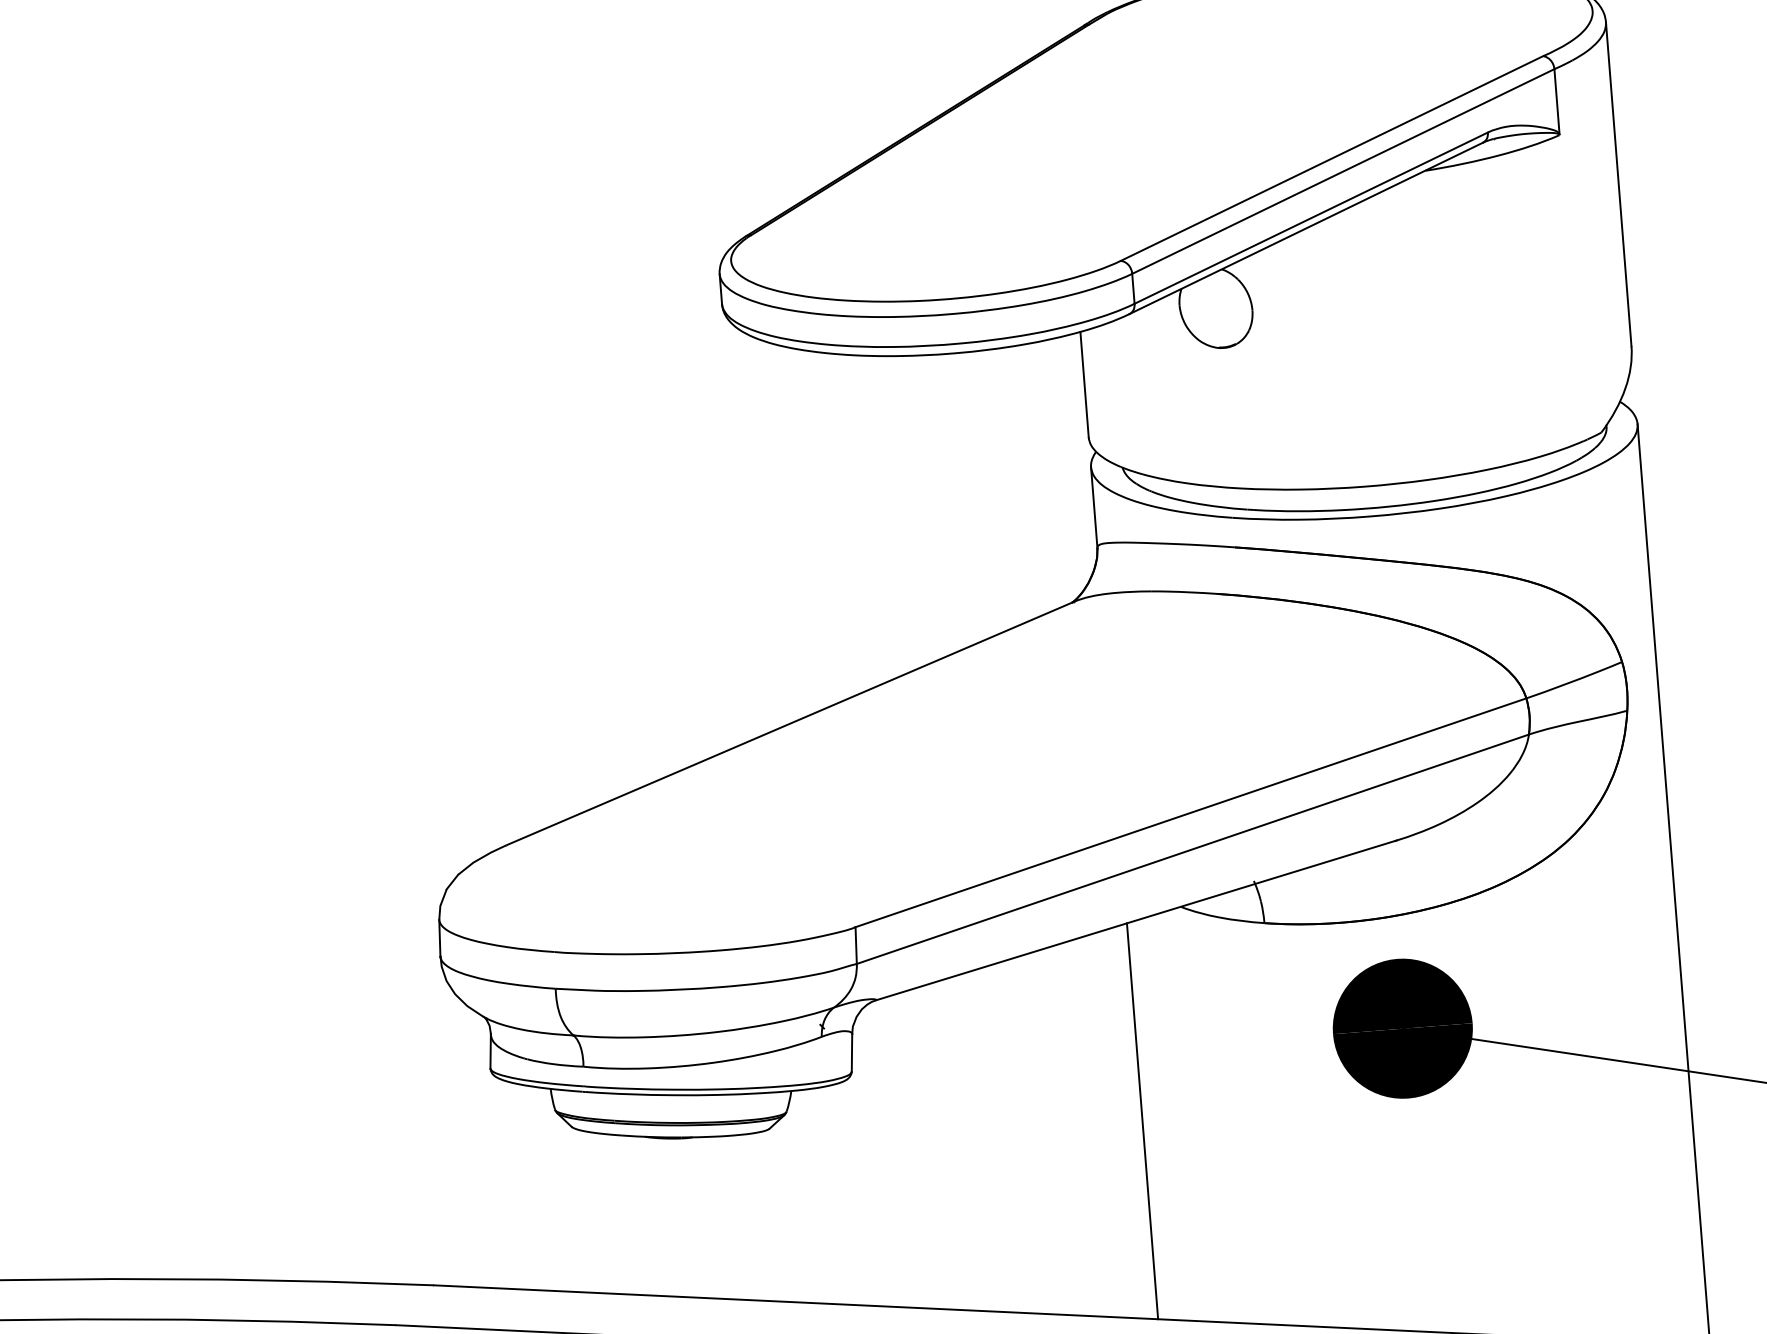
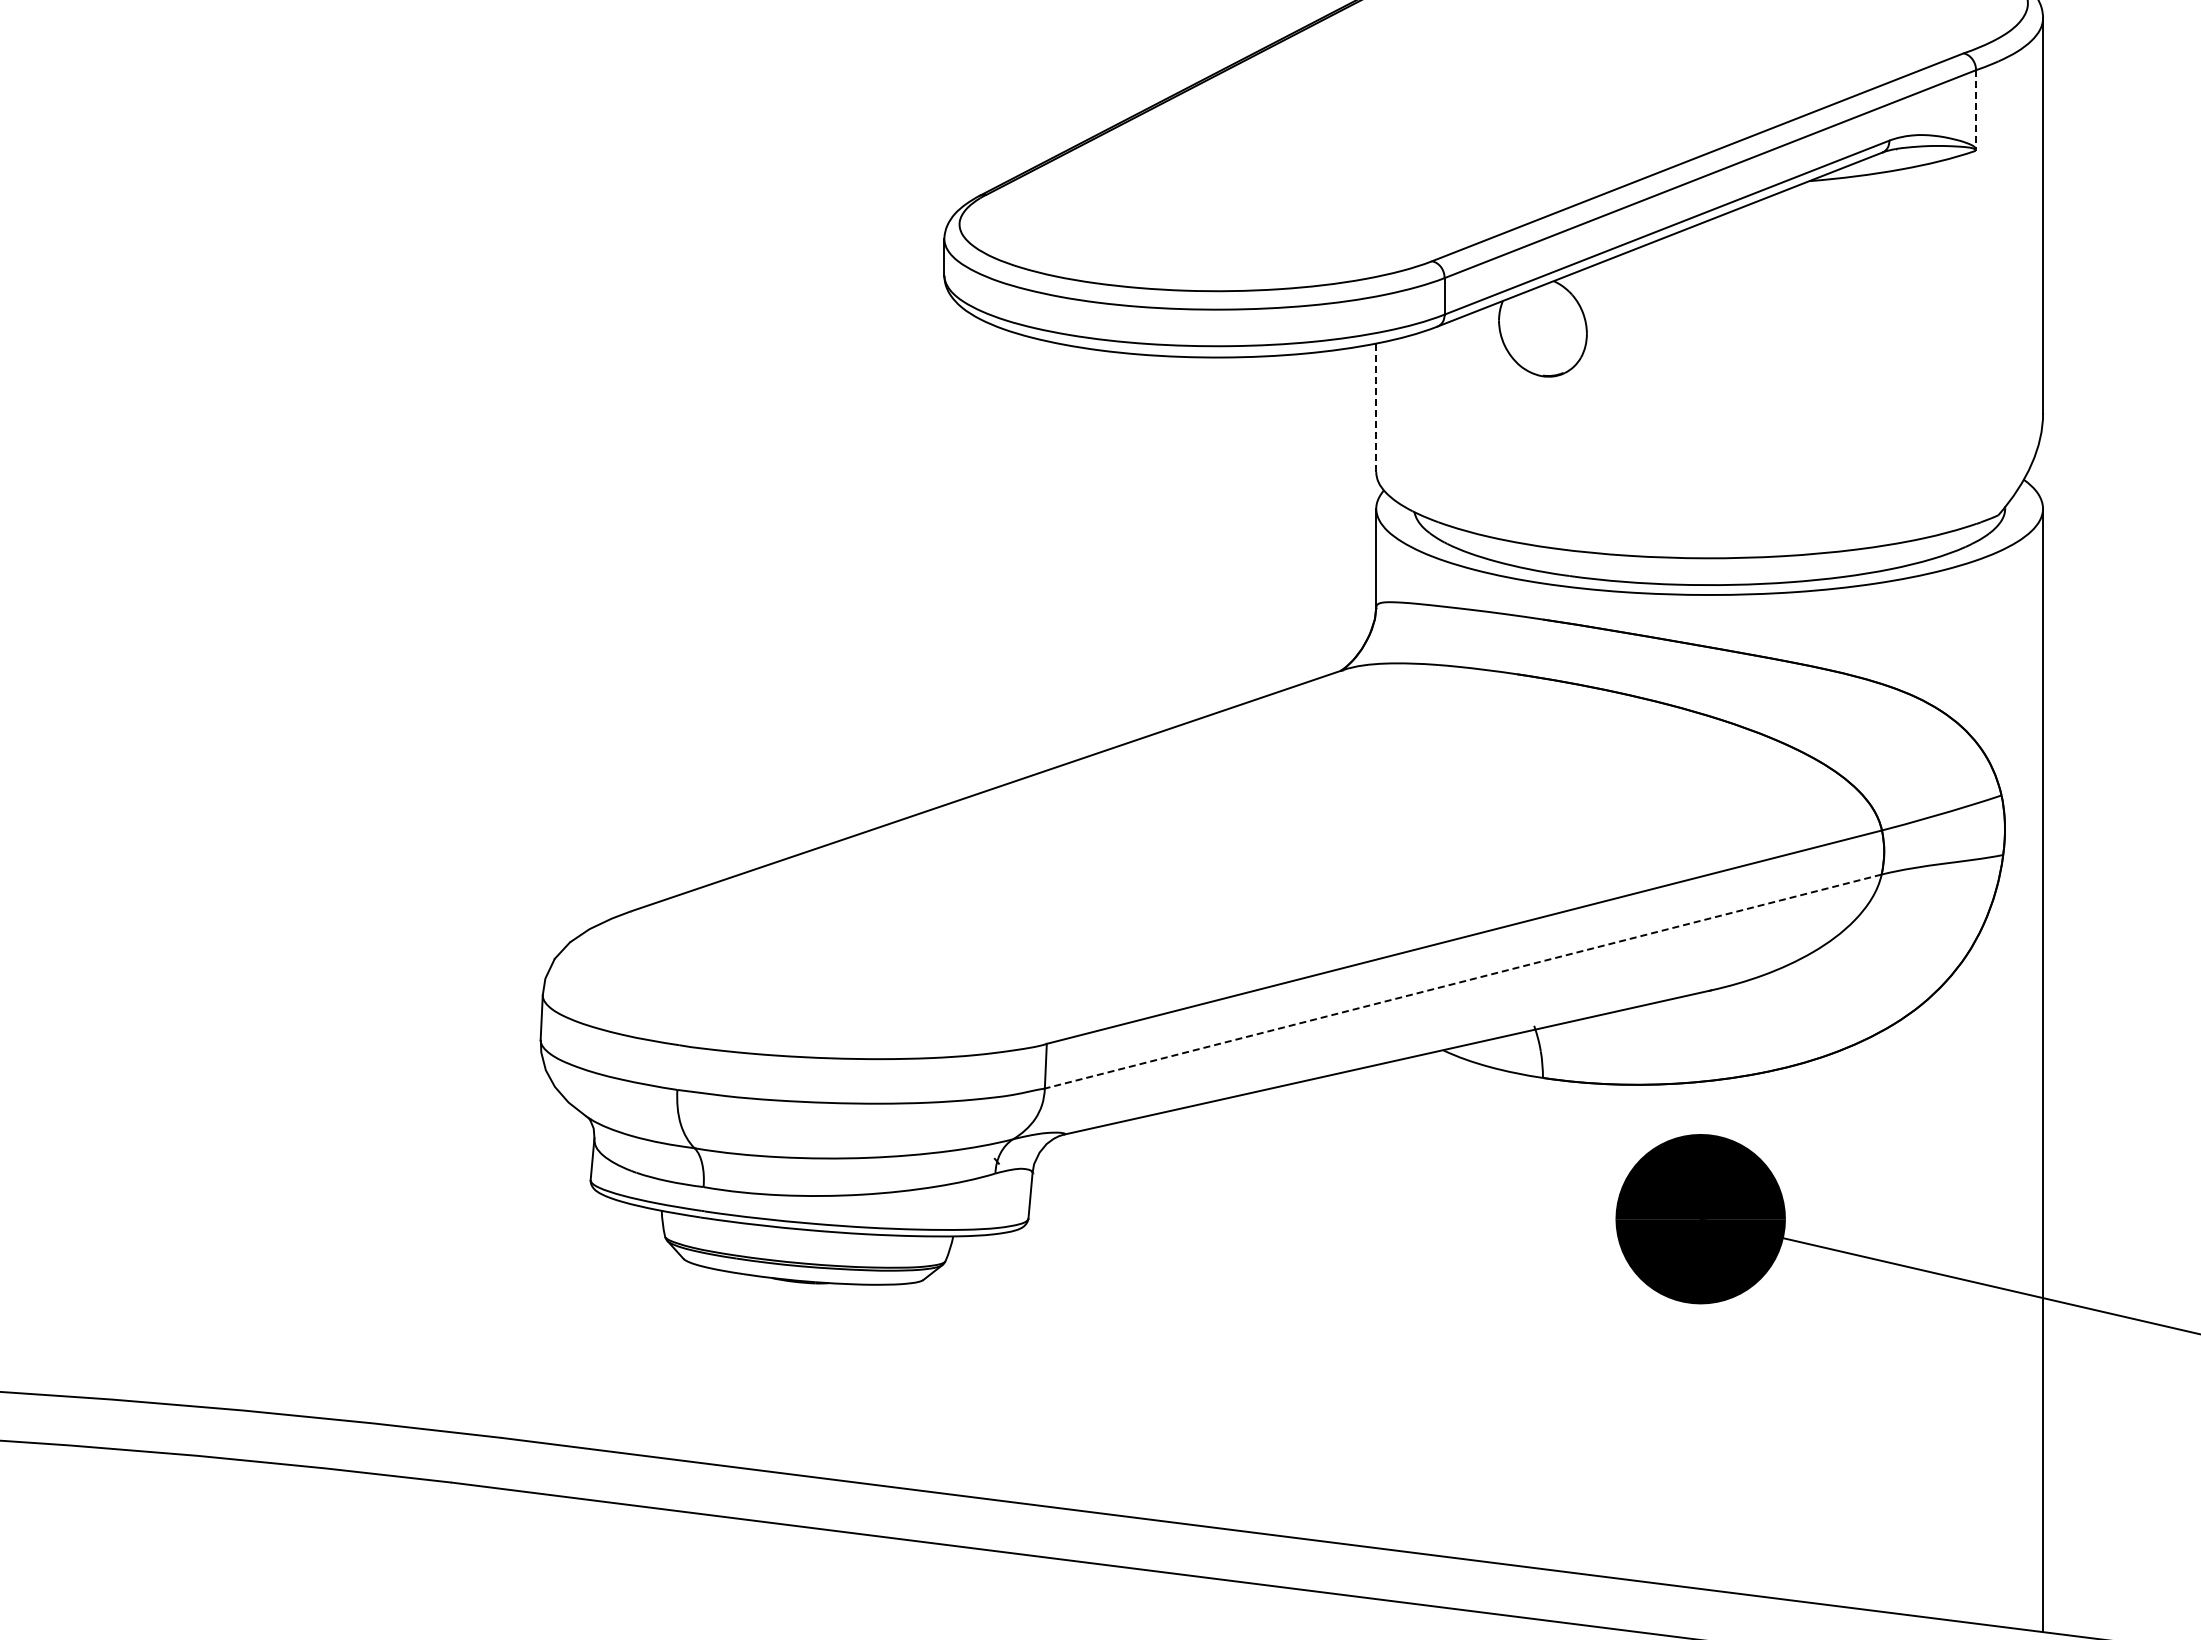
line: (1557, 102) -> (1976, 110), solid -> dashed
line: (1084, 385) -> (1376, 408), solid -> dashed
line: (1193, 849) -> (1463, 981), solid -> dashed
line: (1142, 1121) -> (1376, 1306), removed

